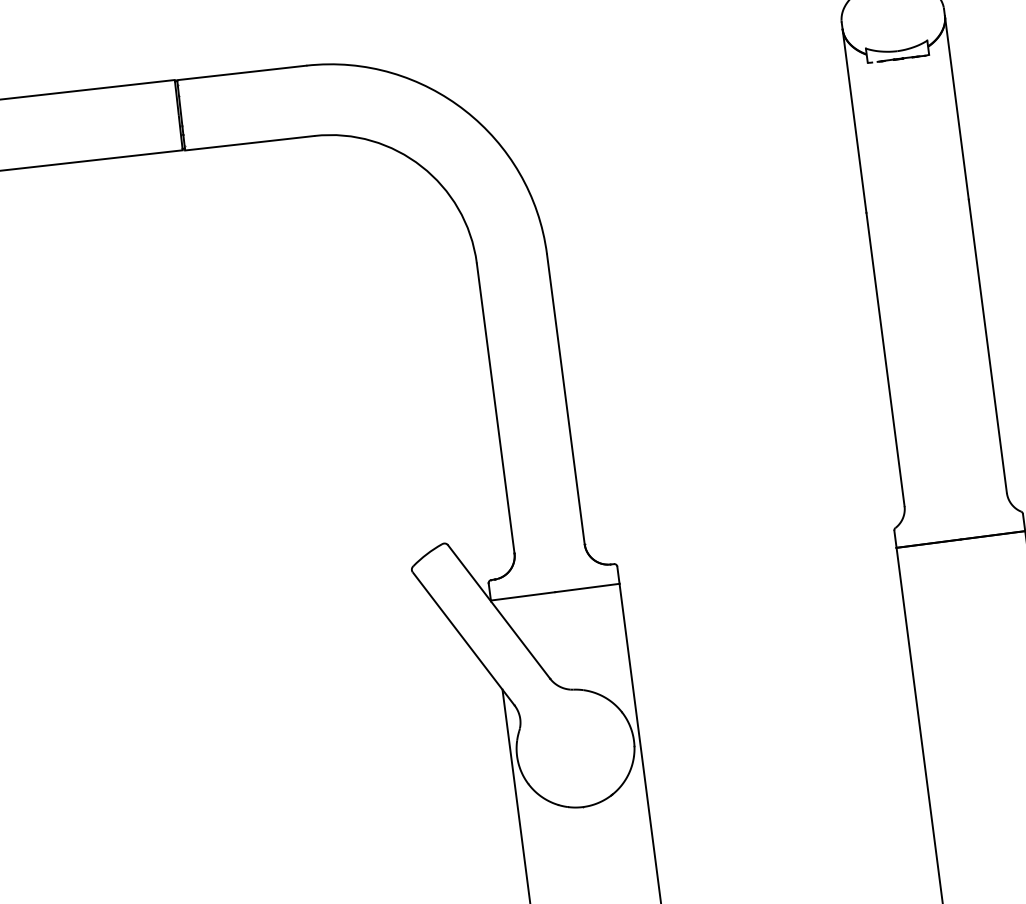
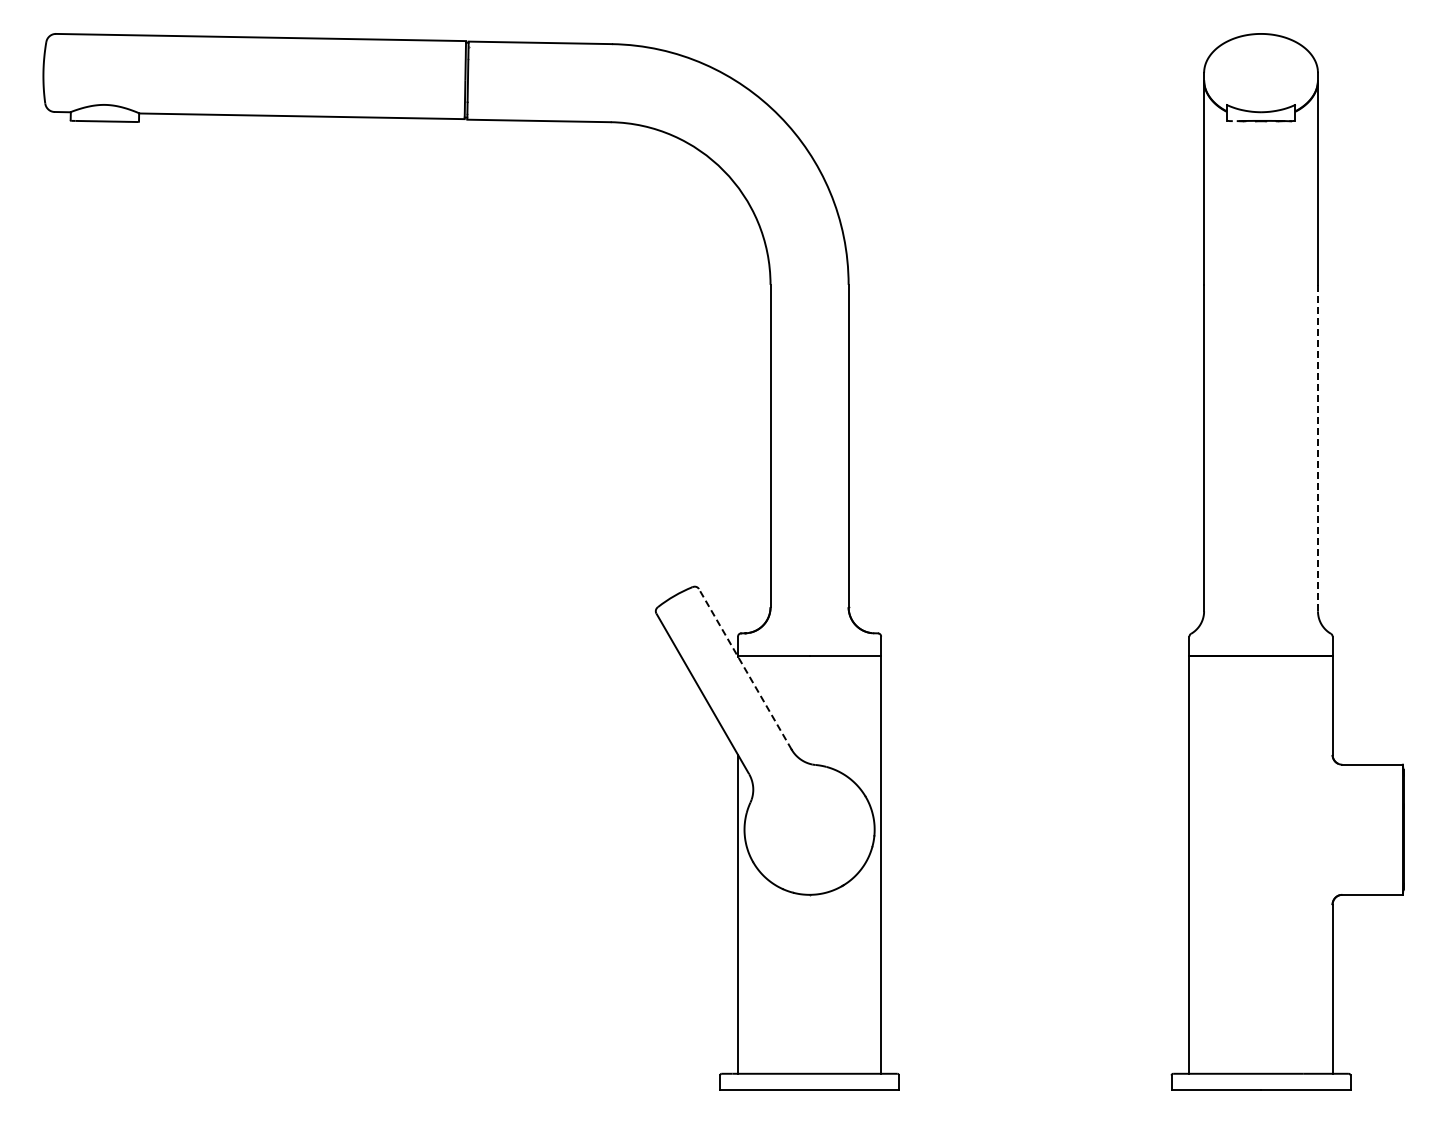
line: (987, 345) -> (1317, 447), solid -> dashed
line: (499, 612) -> (745, 669), solid -> dashed

